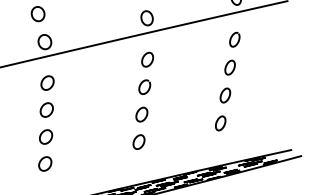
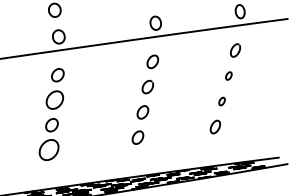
part: (229, 67) -> (228, 75), size x0.6
part: (224, 95) -> (221, 101), size x0.6
part: (46, 110) -> (54, 100), size x1.4
part: (44, 164) -> (48, 150), size x1.6

